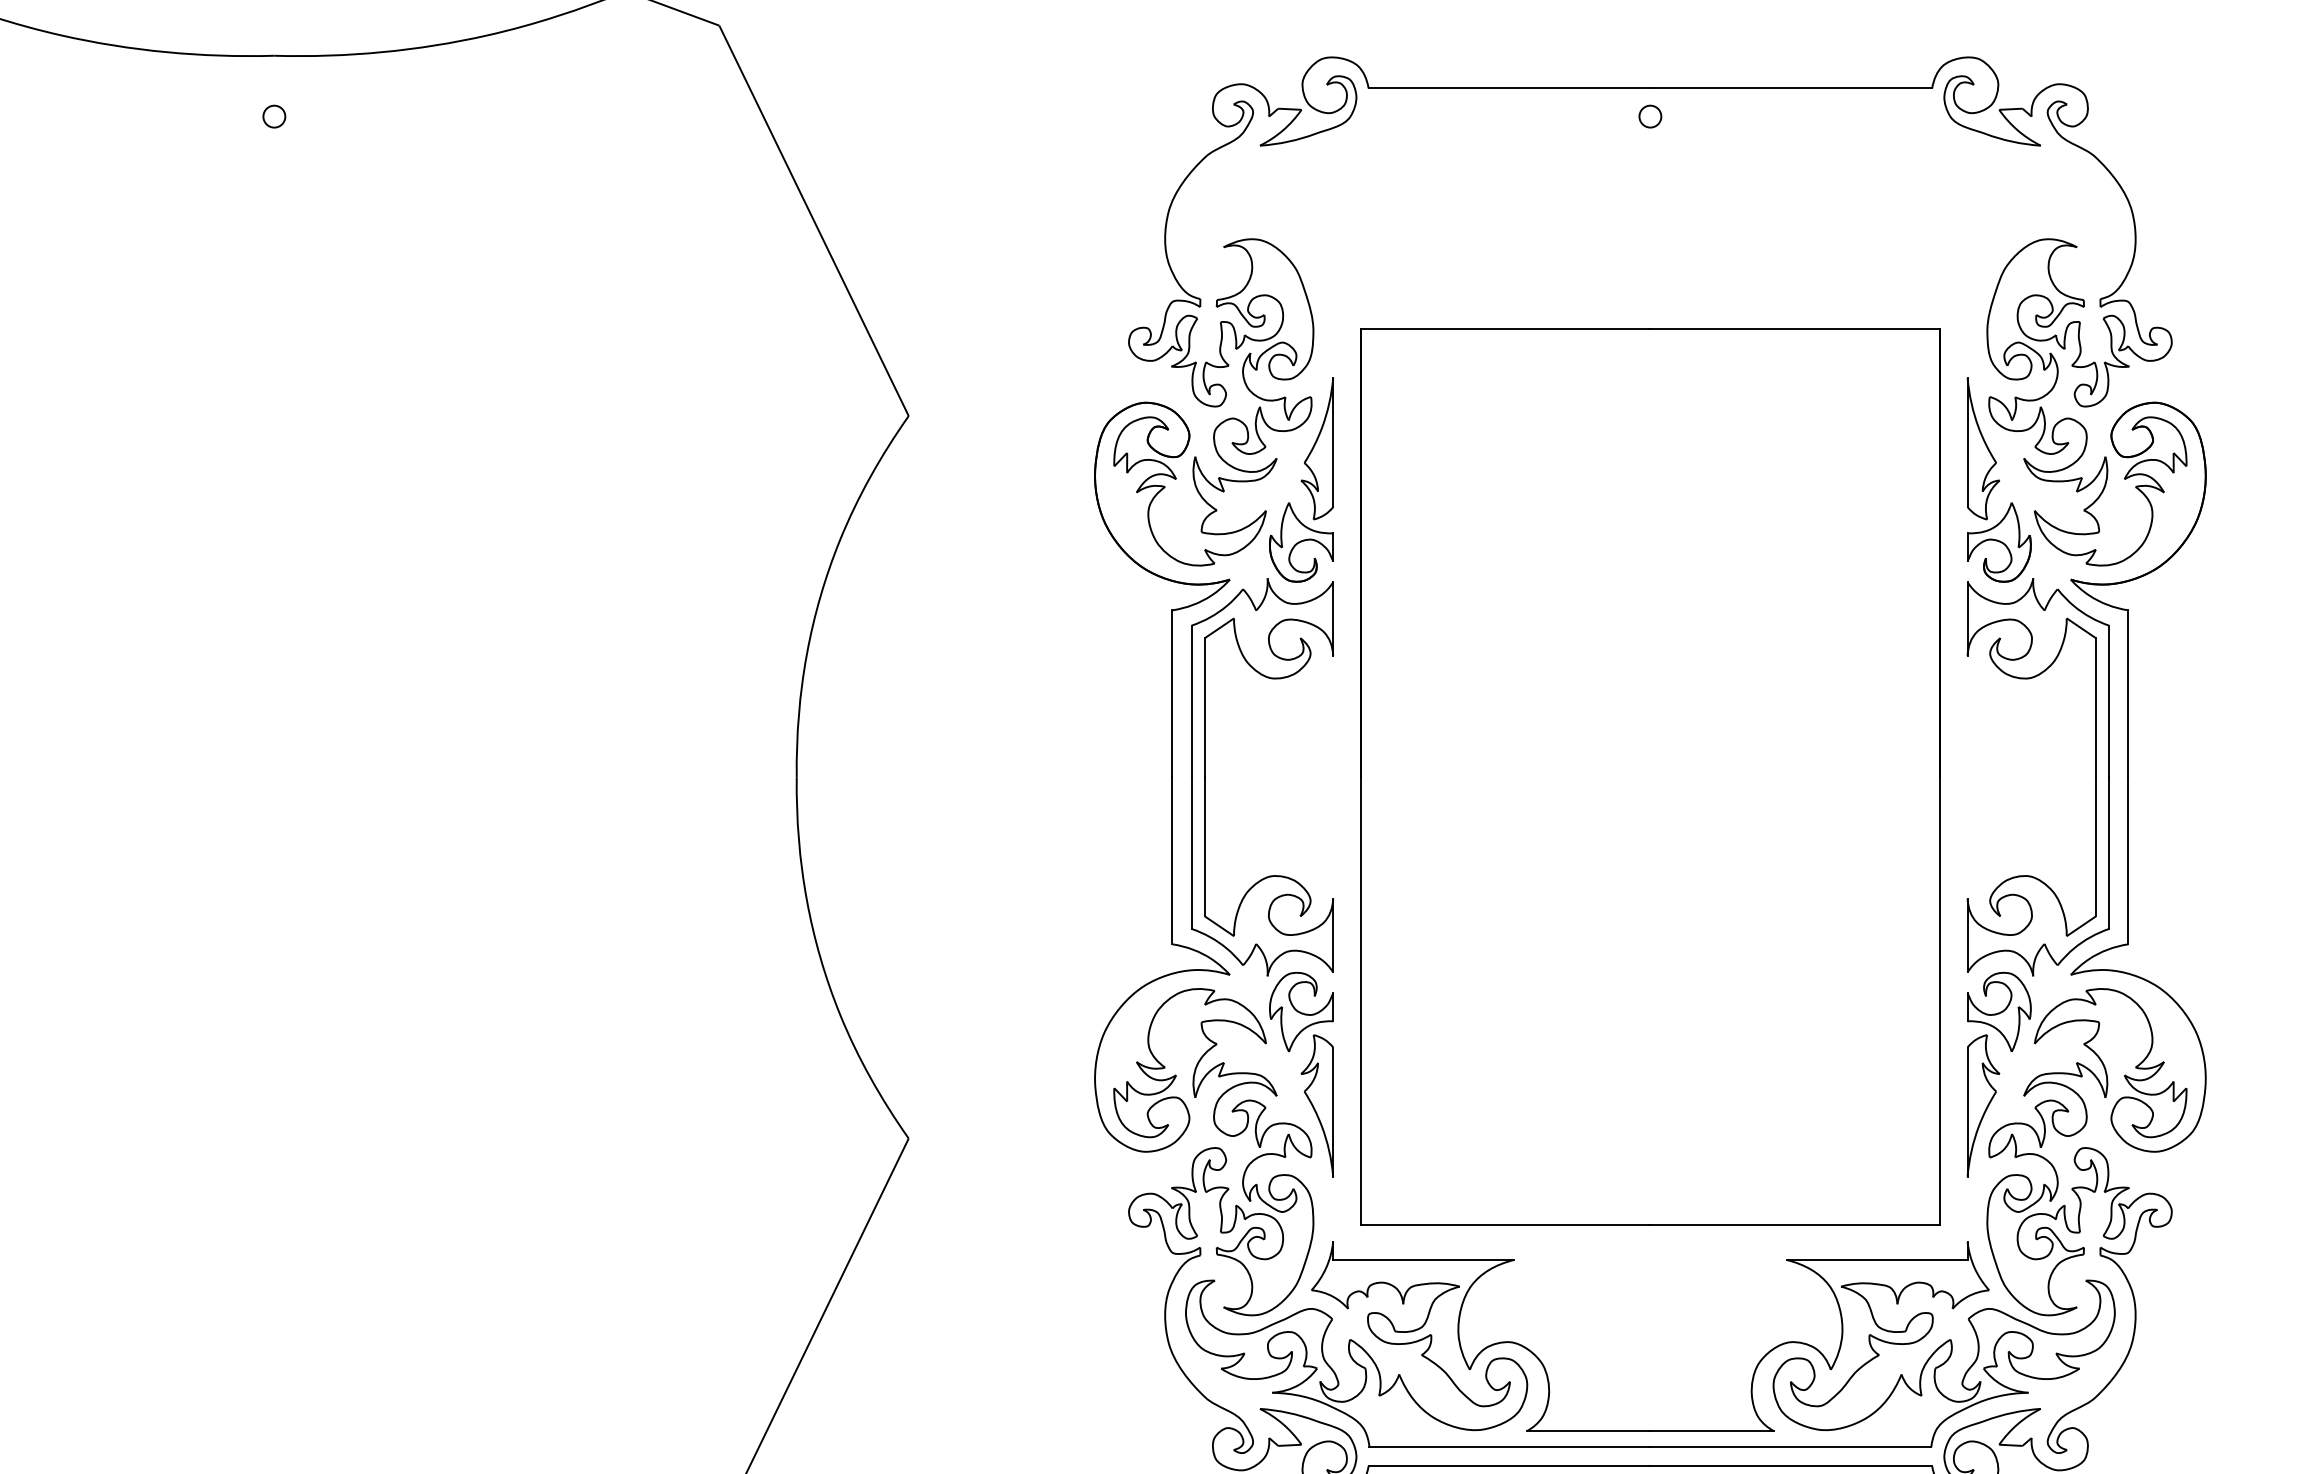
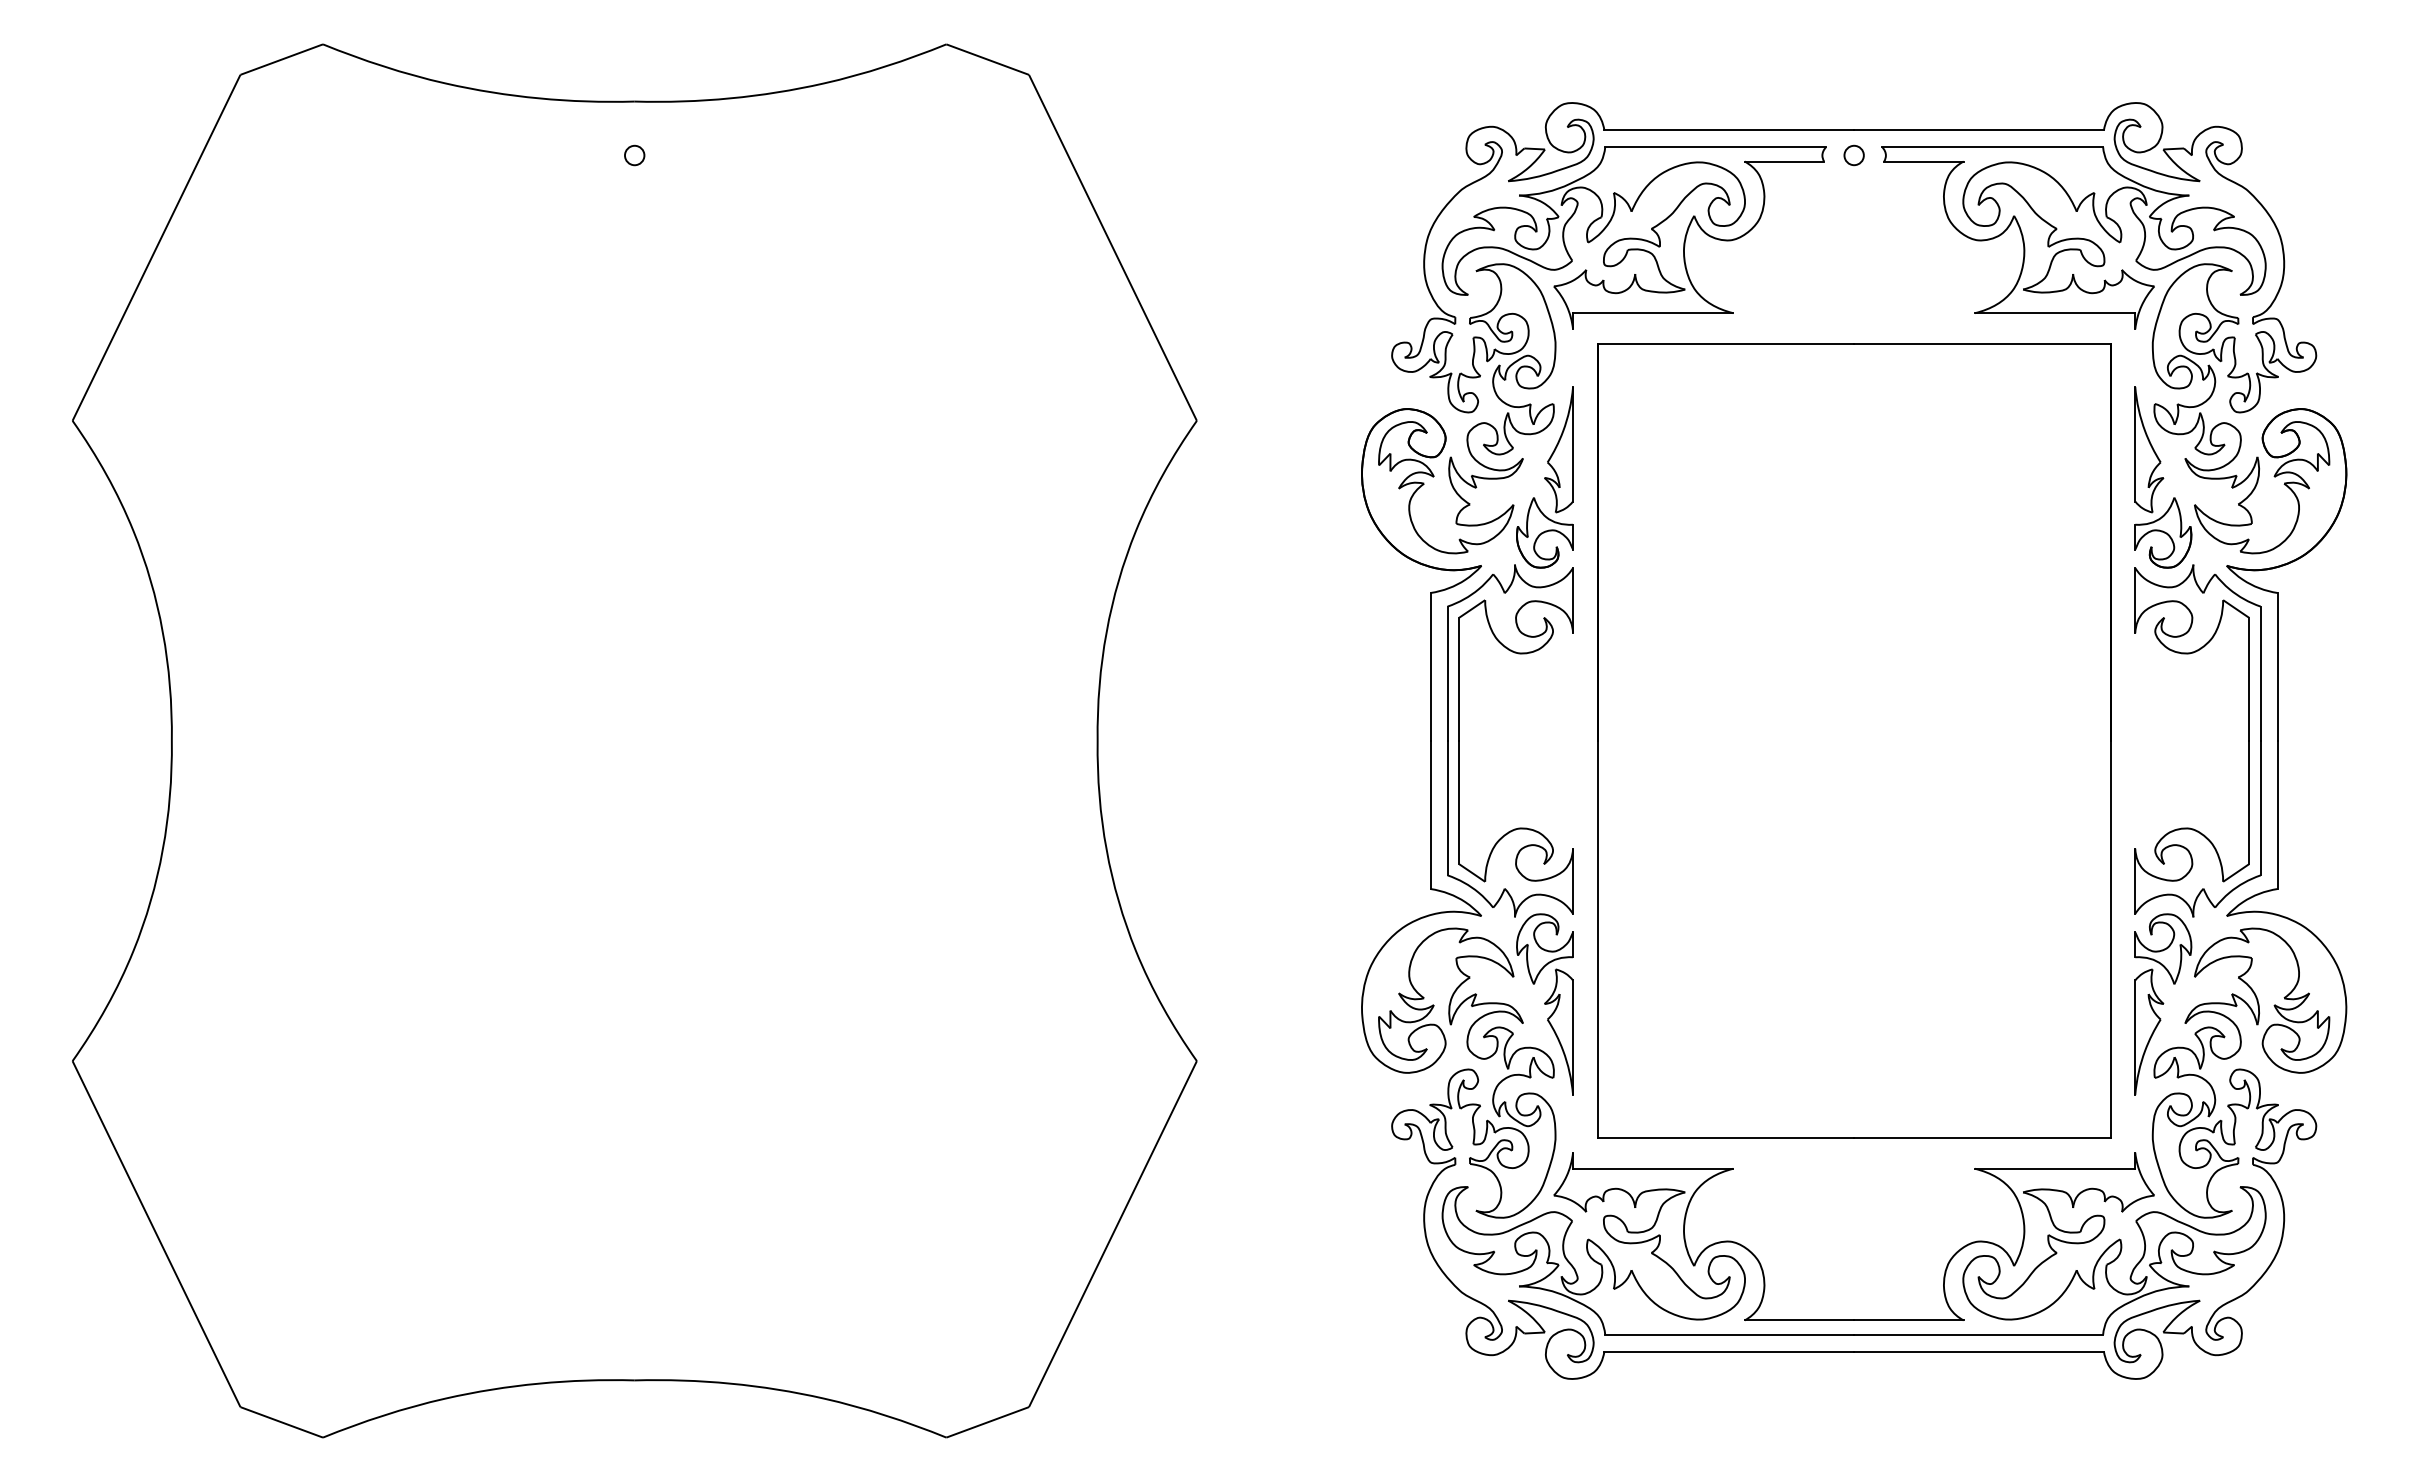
part: (1401, 209) -> (1633, 237), added
part: (1897, 209) -> (2073, 237), added

